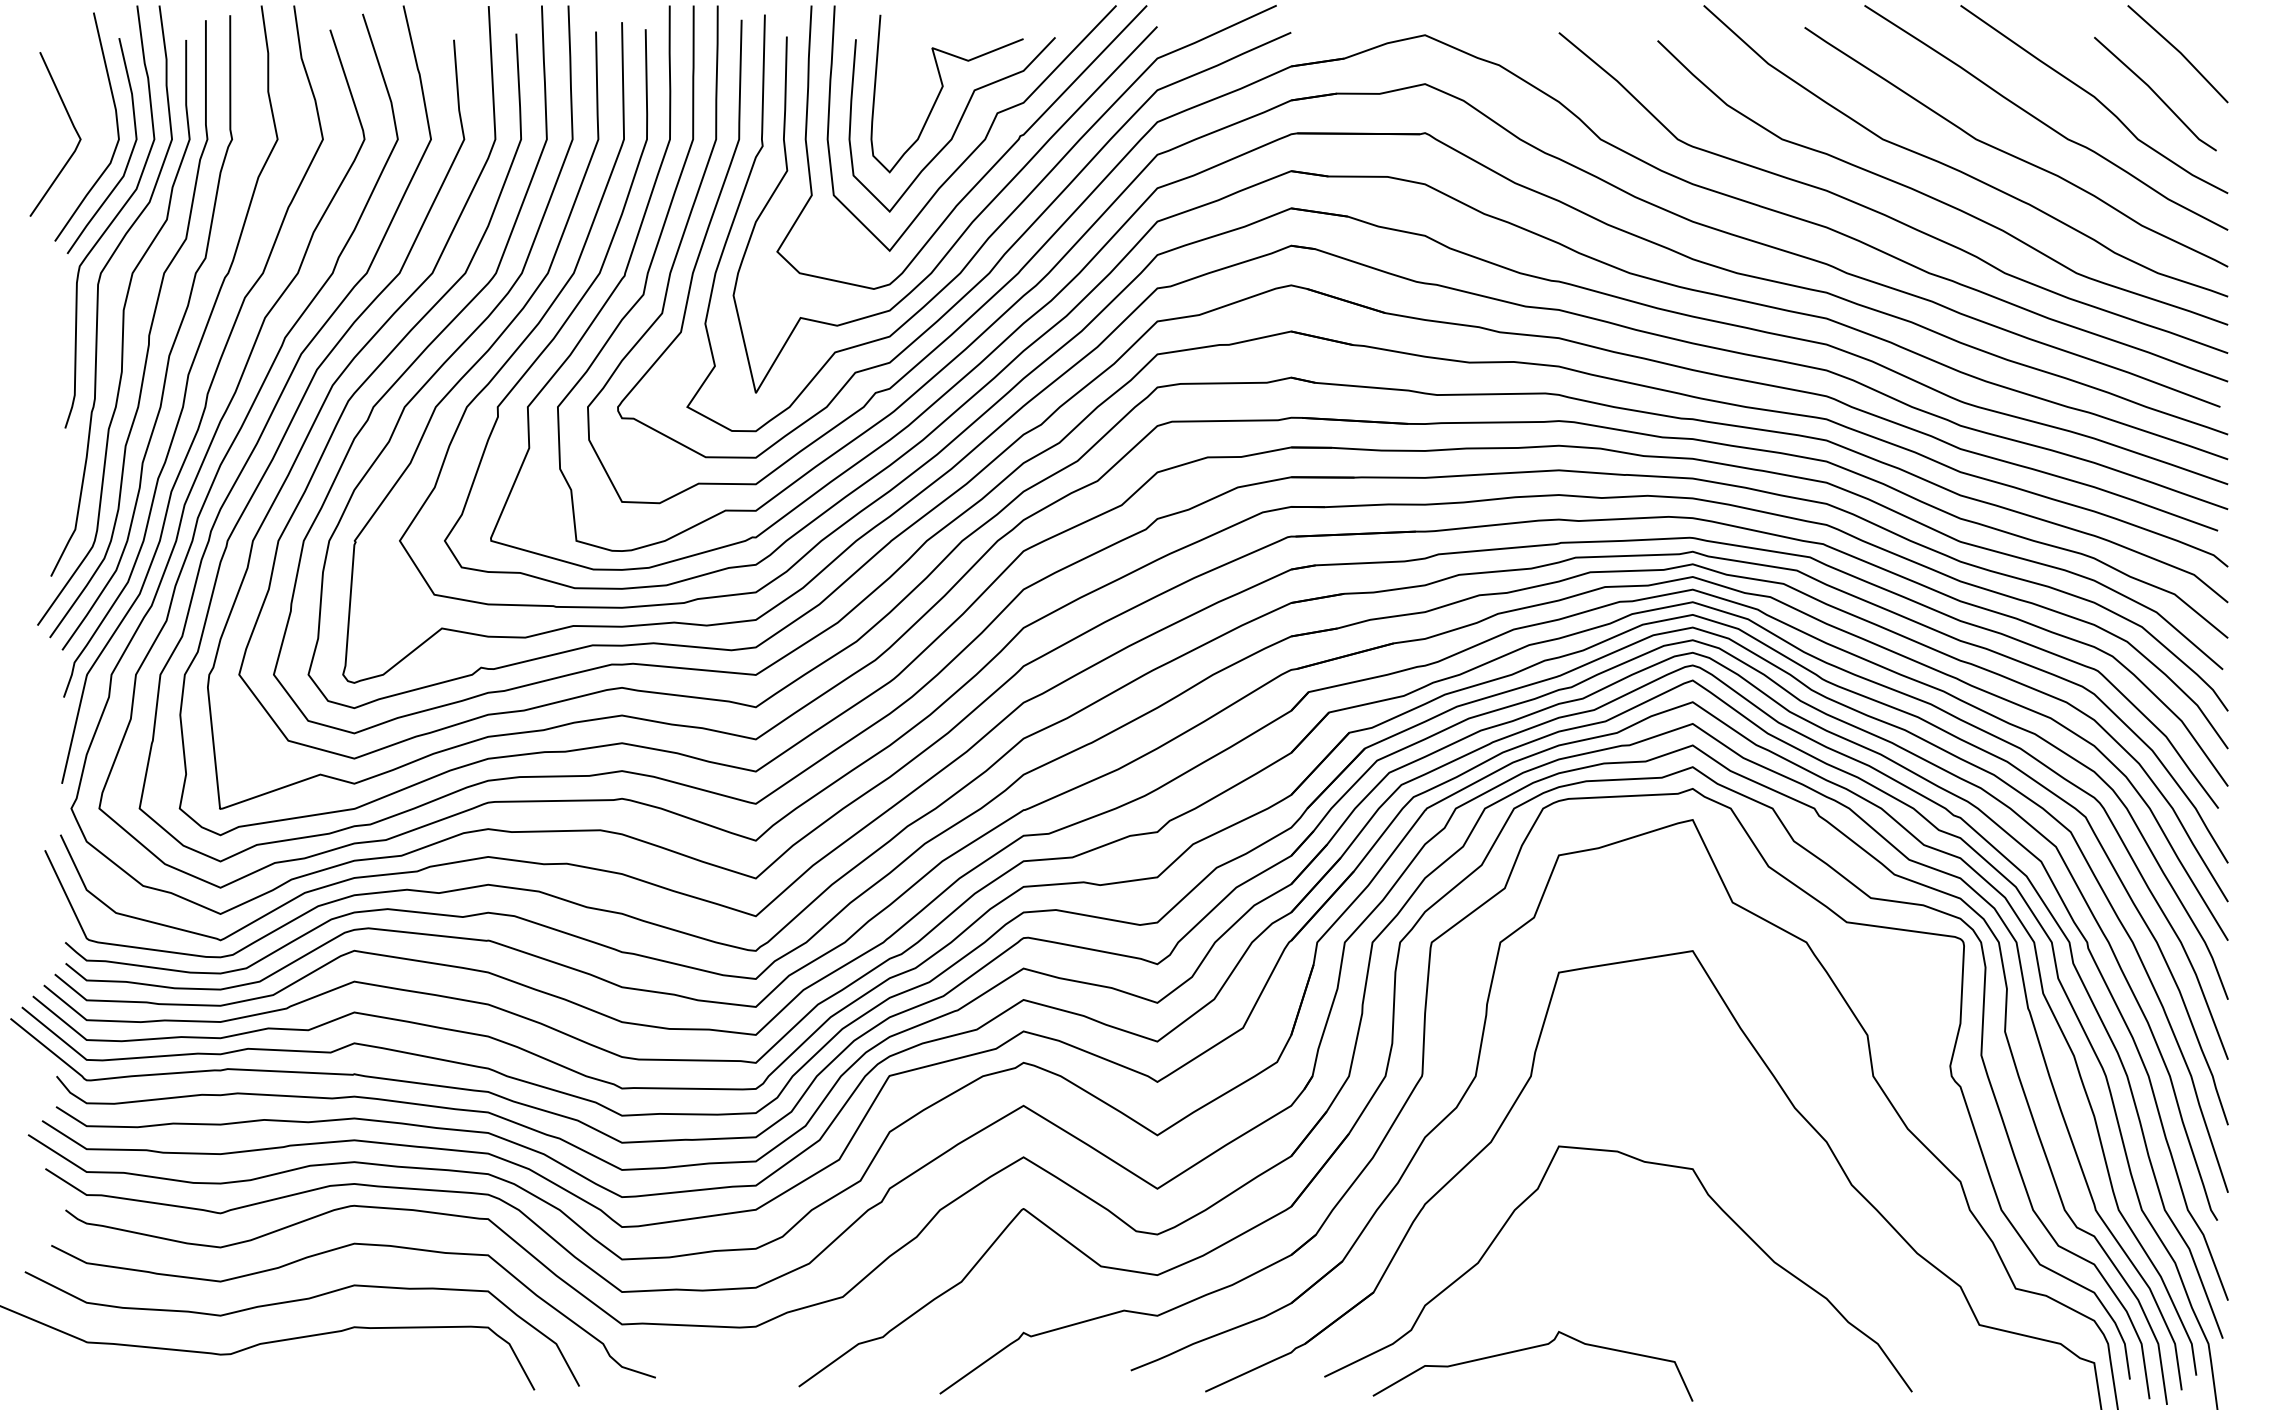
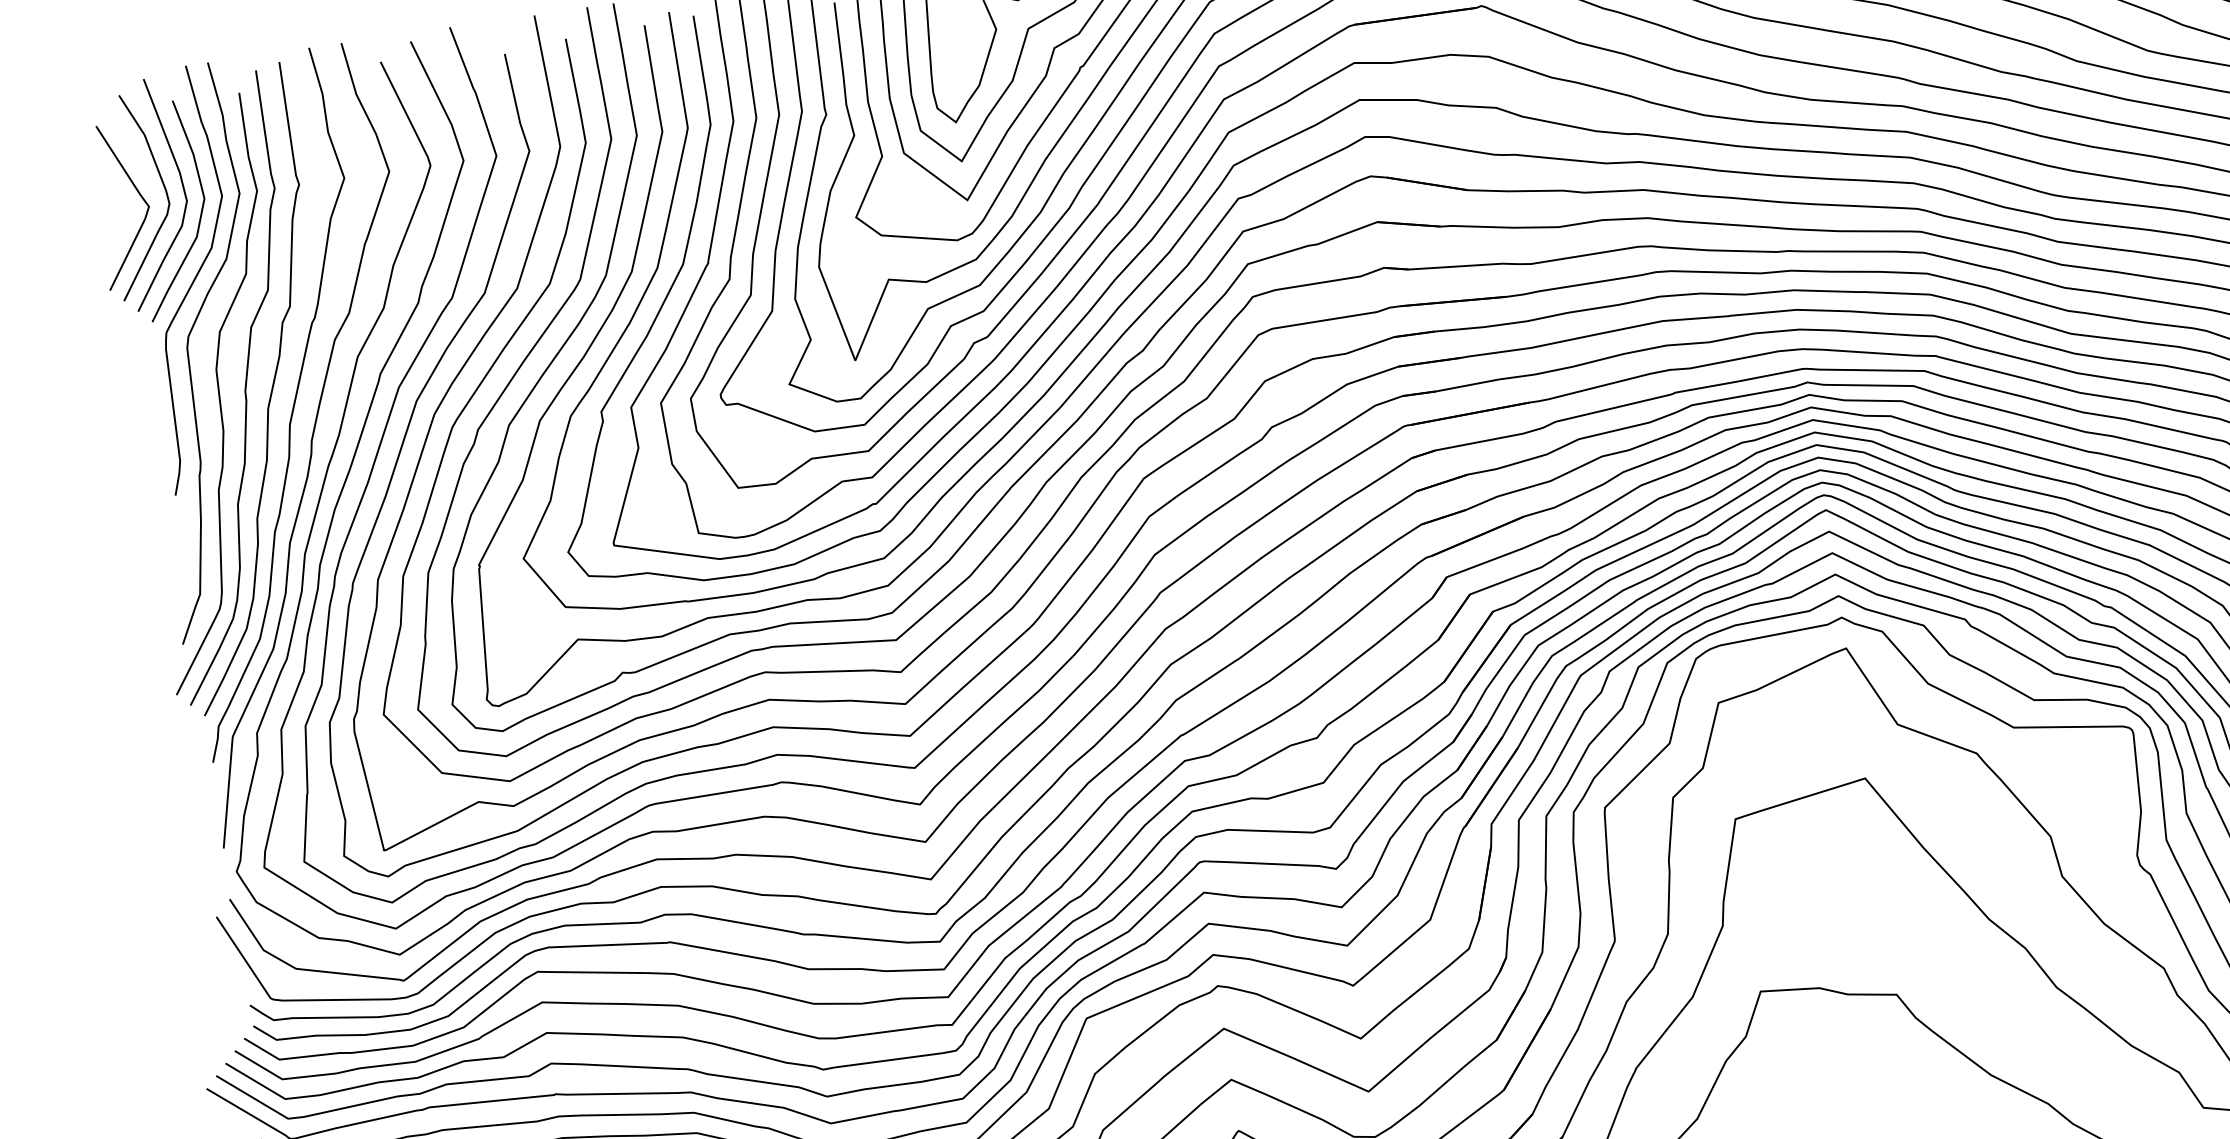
curve: (97, 121) -> (163, 186), added

